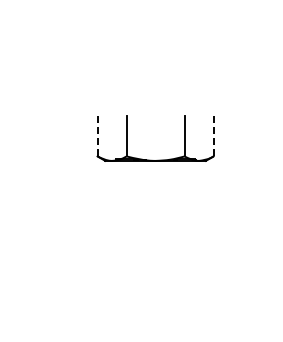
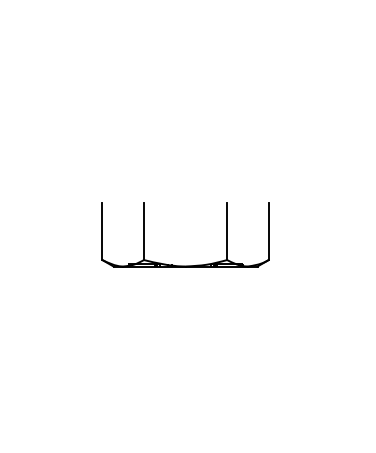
line: (97, 135) -> (102, 230), dashed -> solid
line: (213, 135) -> (268, 230), dashed -> solid

